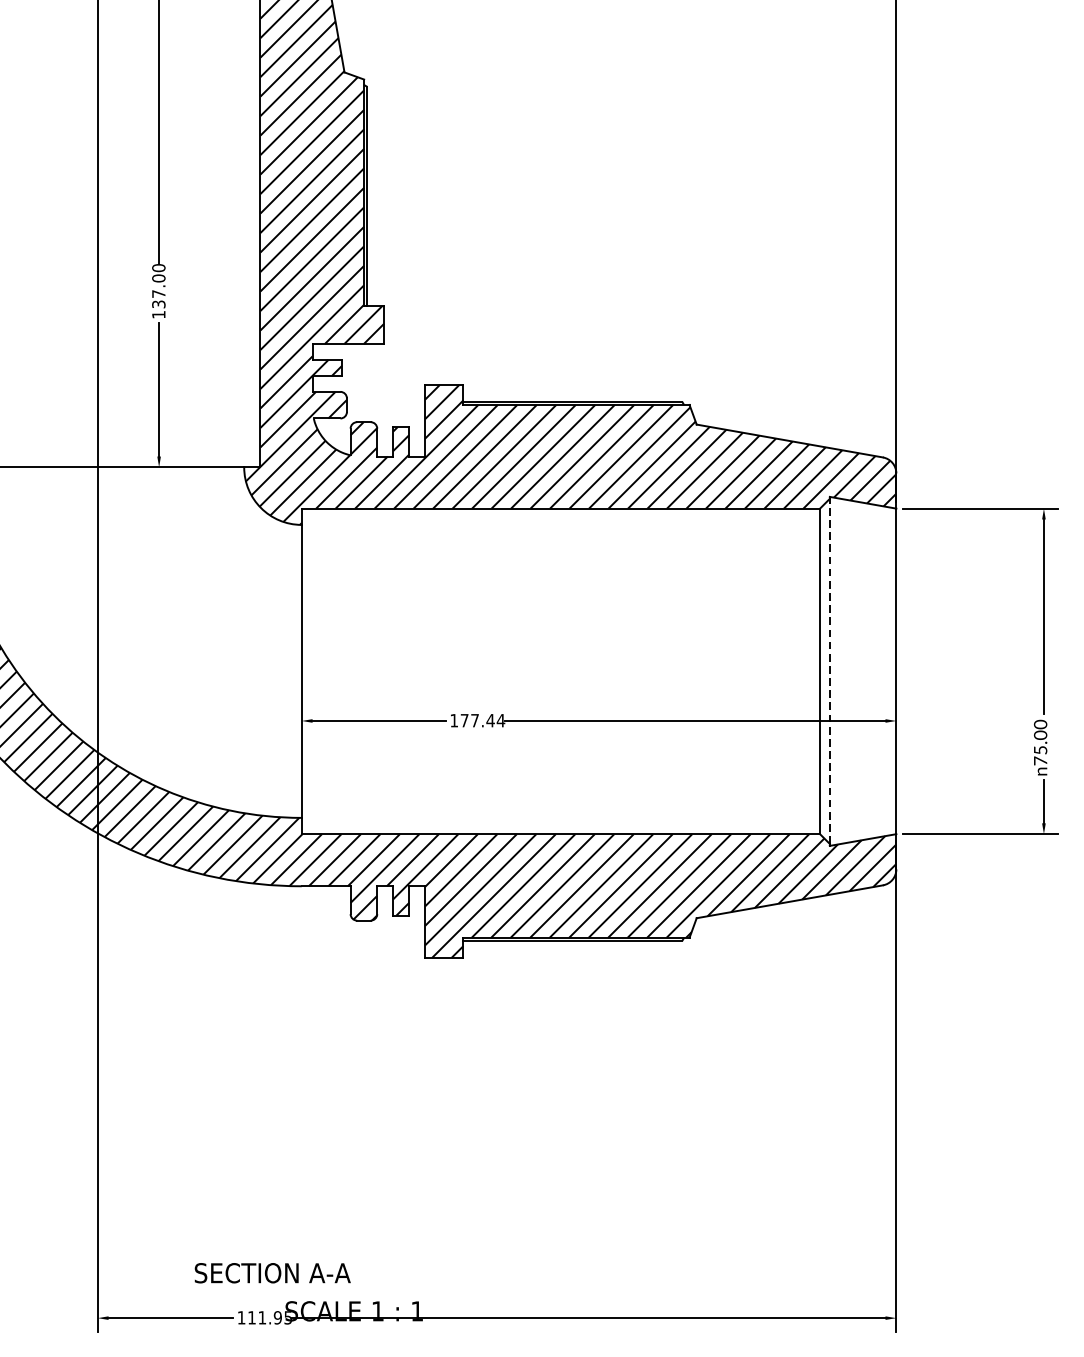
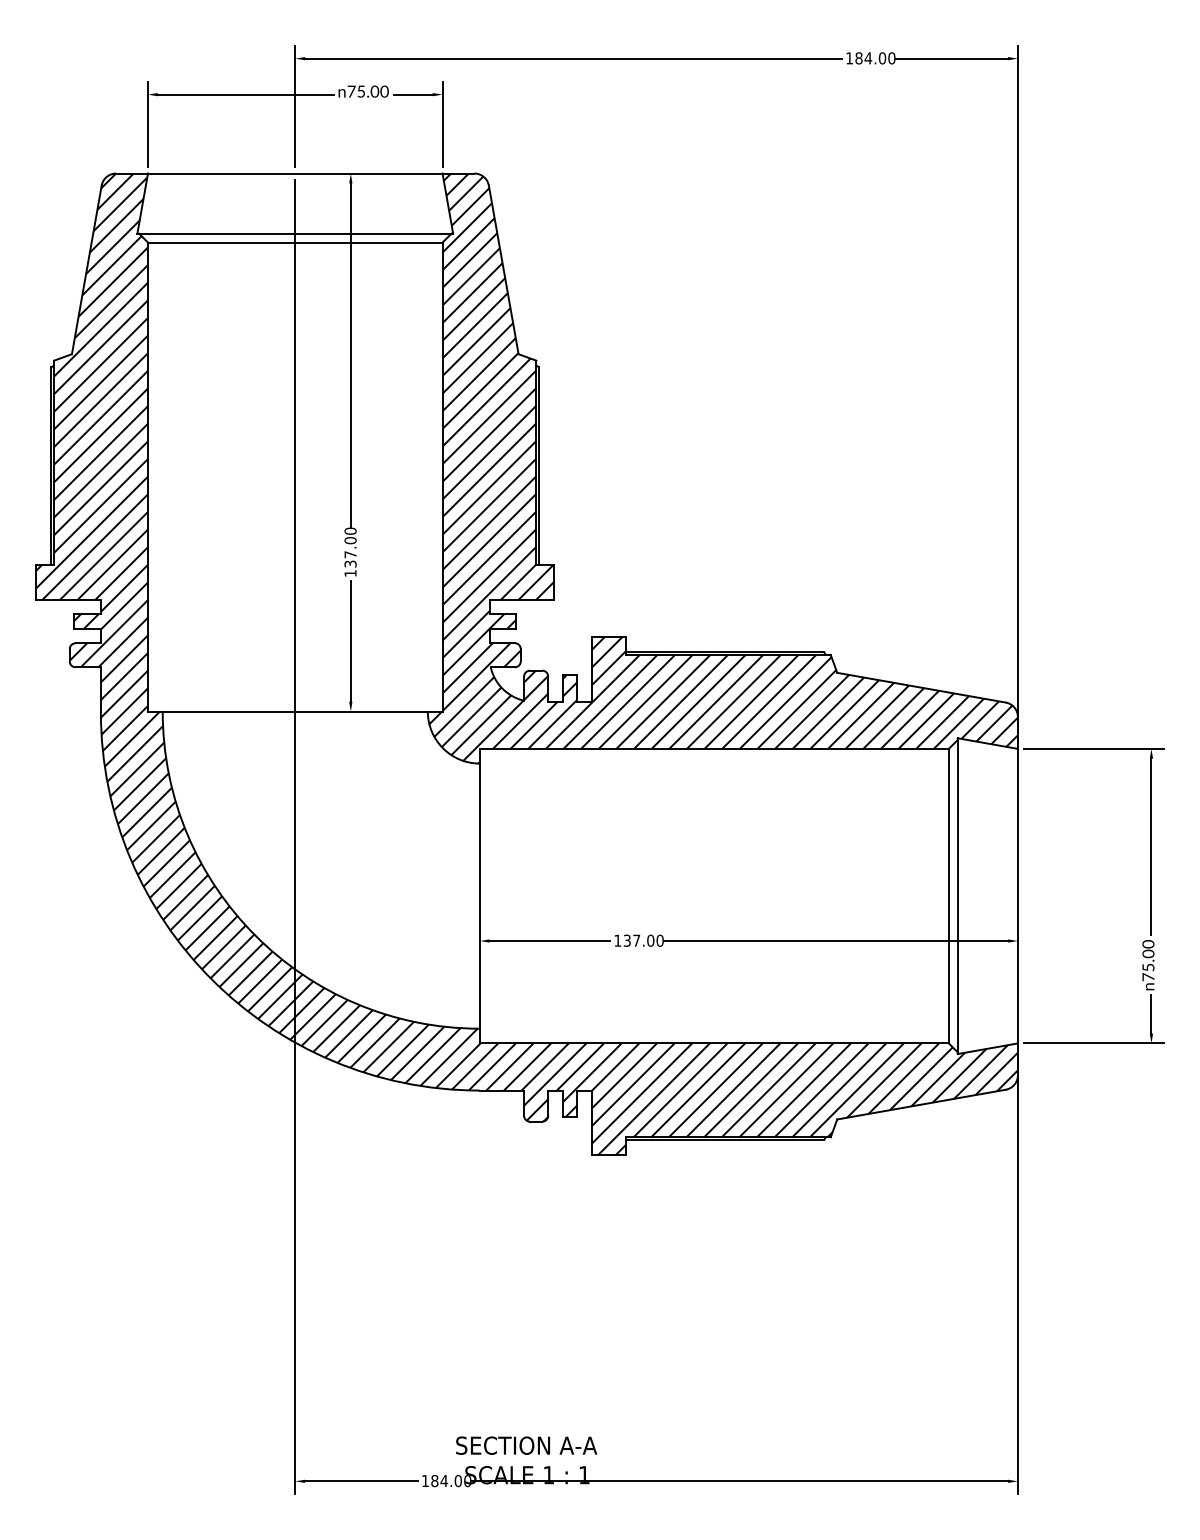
line: (829, 670) -> (957, 895), dashed -> solid
text: (482, 720) -> (643, 940), 177.44 -> 137.00
text: (272, 1273) -> (526, 1445), moved
text: (270, 1317) -> (451, 1480), 111.95 -> 184.00

